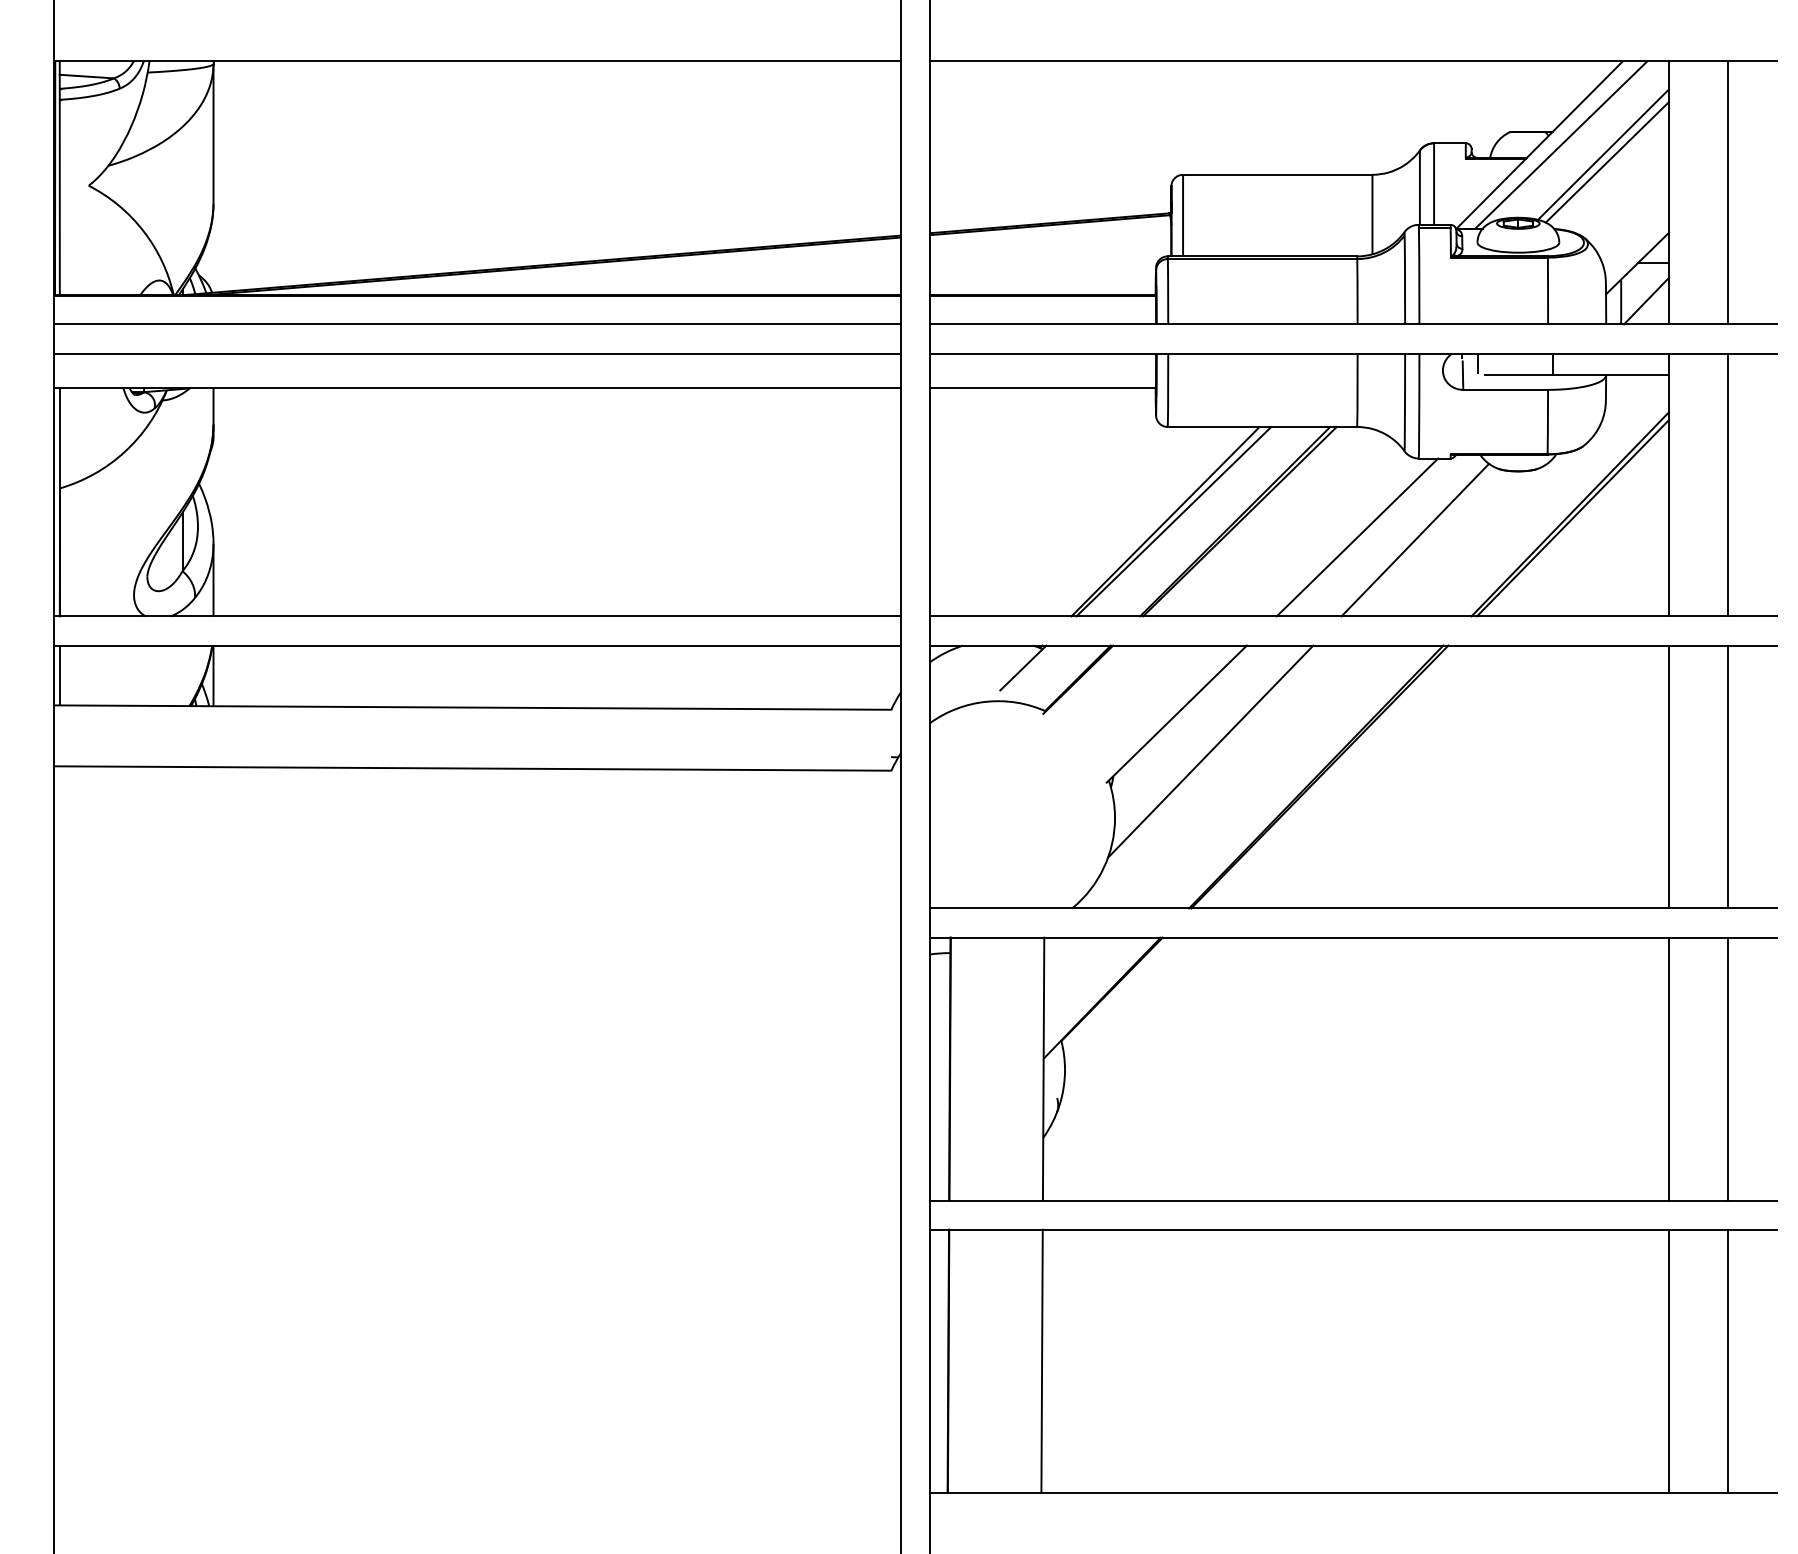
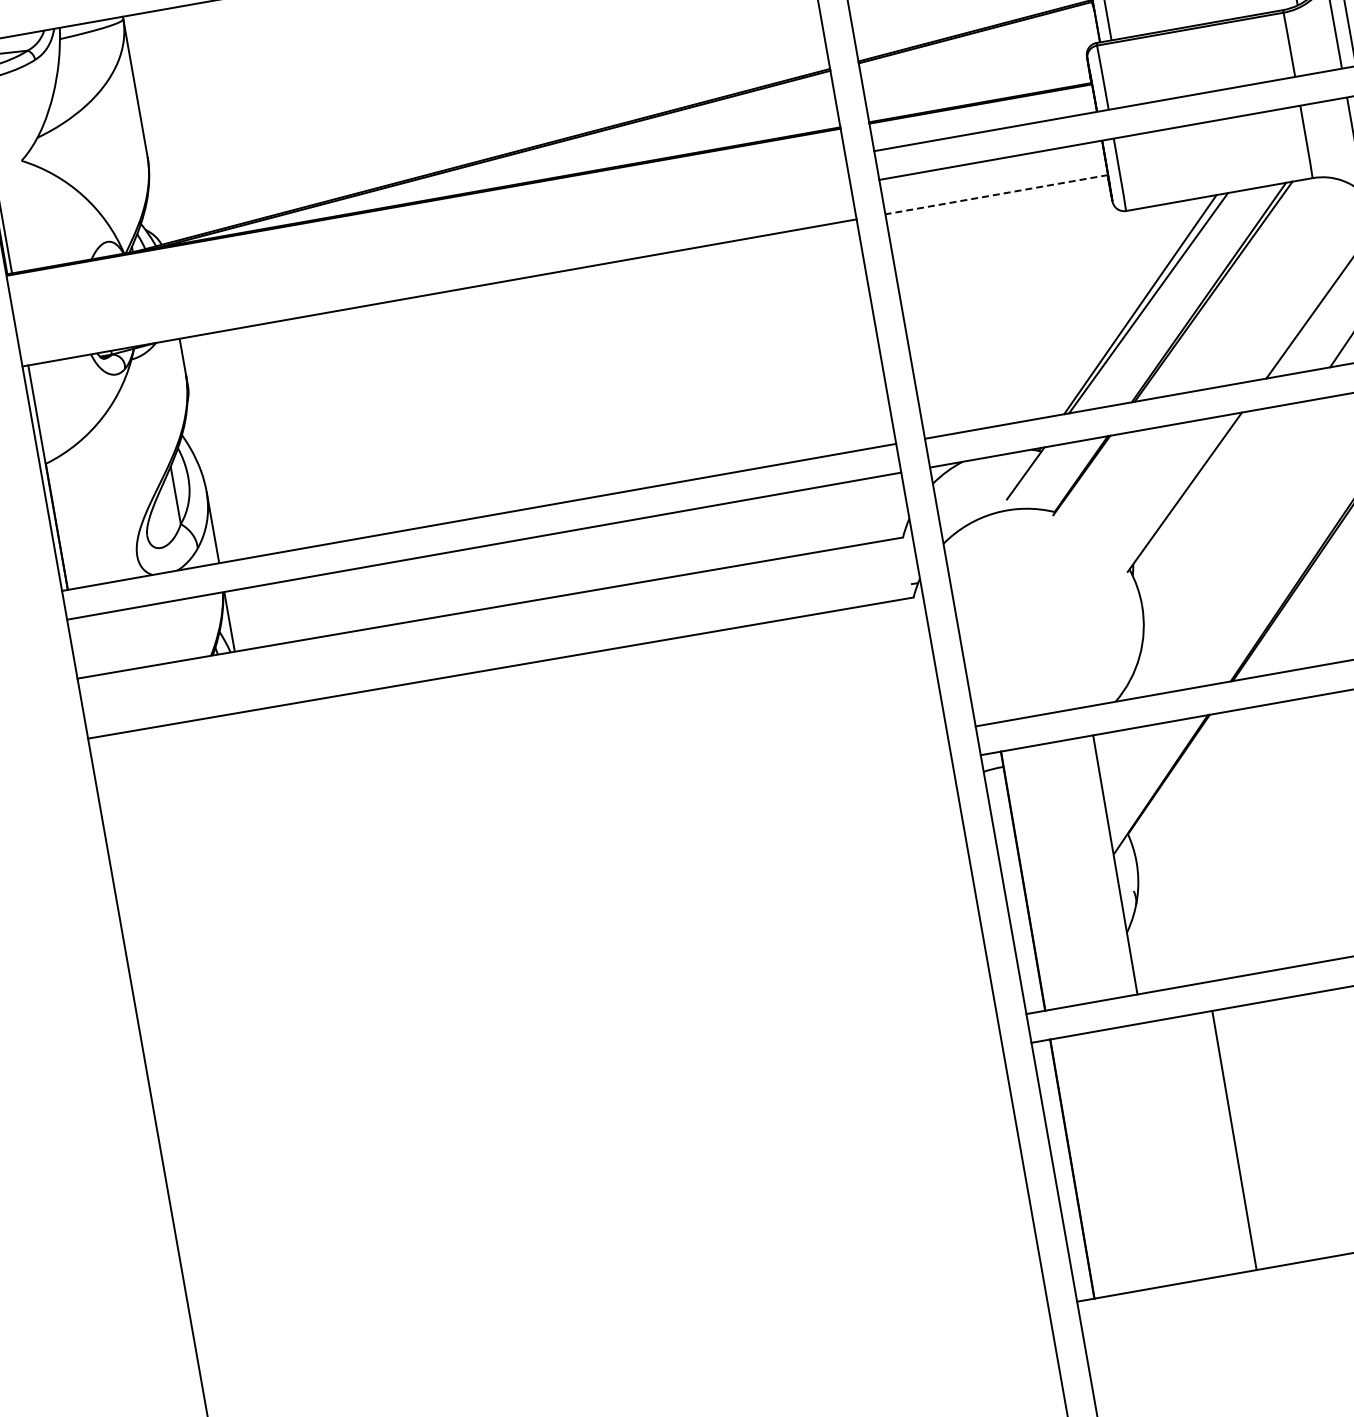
line: (476, 324) -> (427, 230), removed
line: (476, 353) -> (432, 258), removed
line: (1042, 388) -> (996, 194), solid -> dashed
line: (59, 675) -> (77, 648), removed
line: (1210, 751) -> (1224, 523), removed
line: (1041, 1360) -> (1233, 1139), moved

